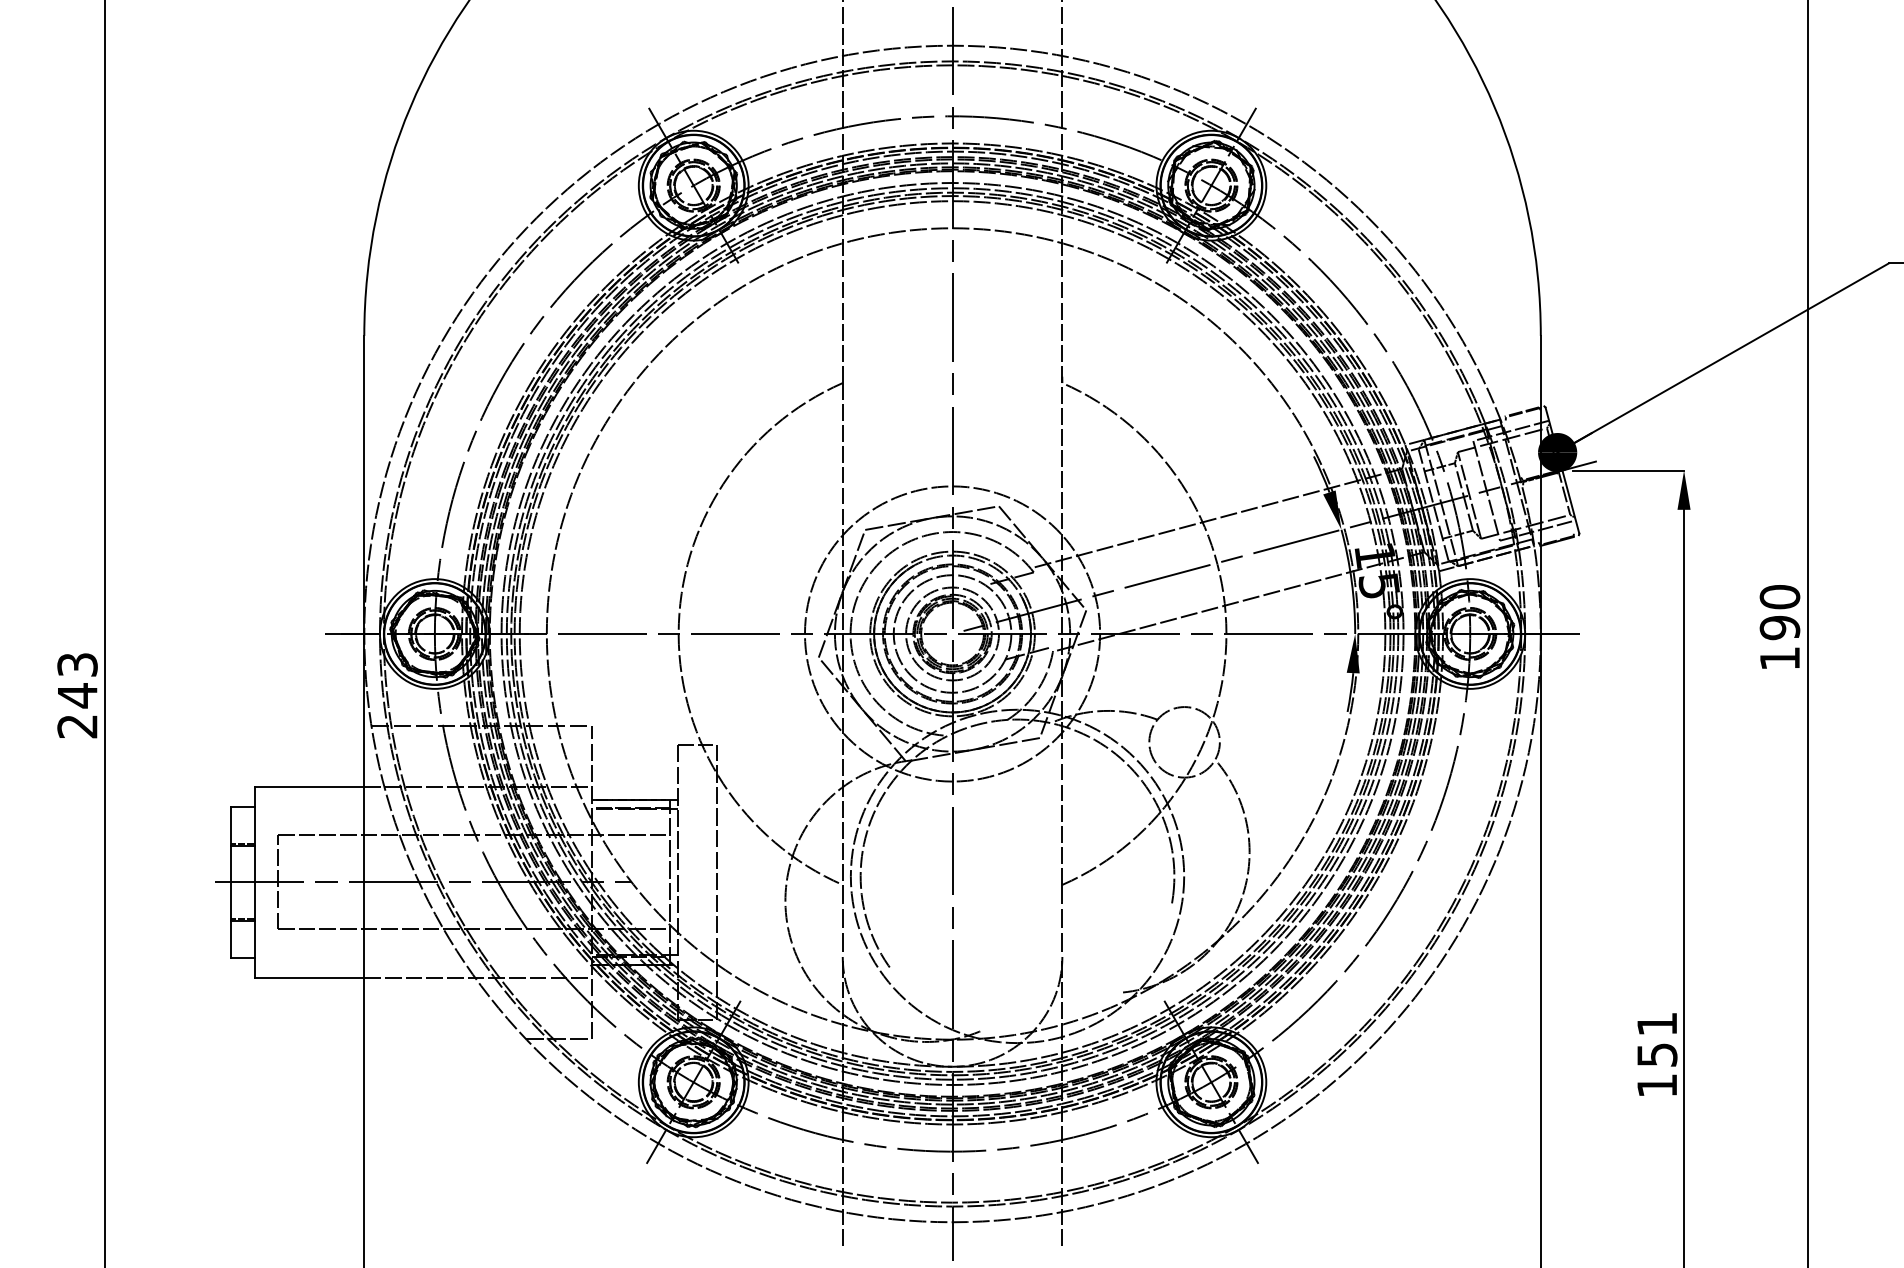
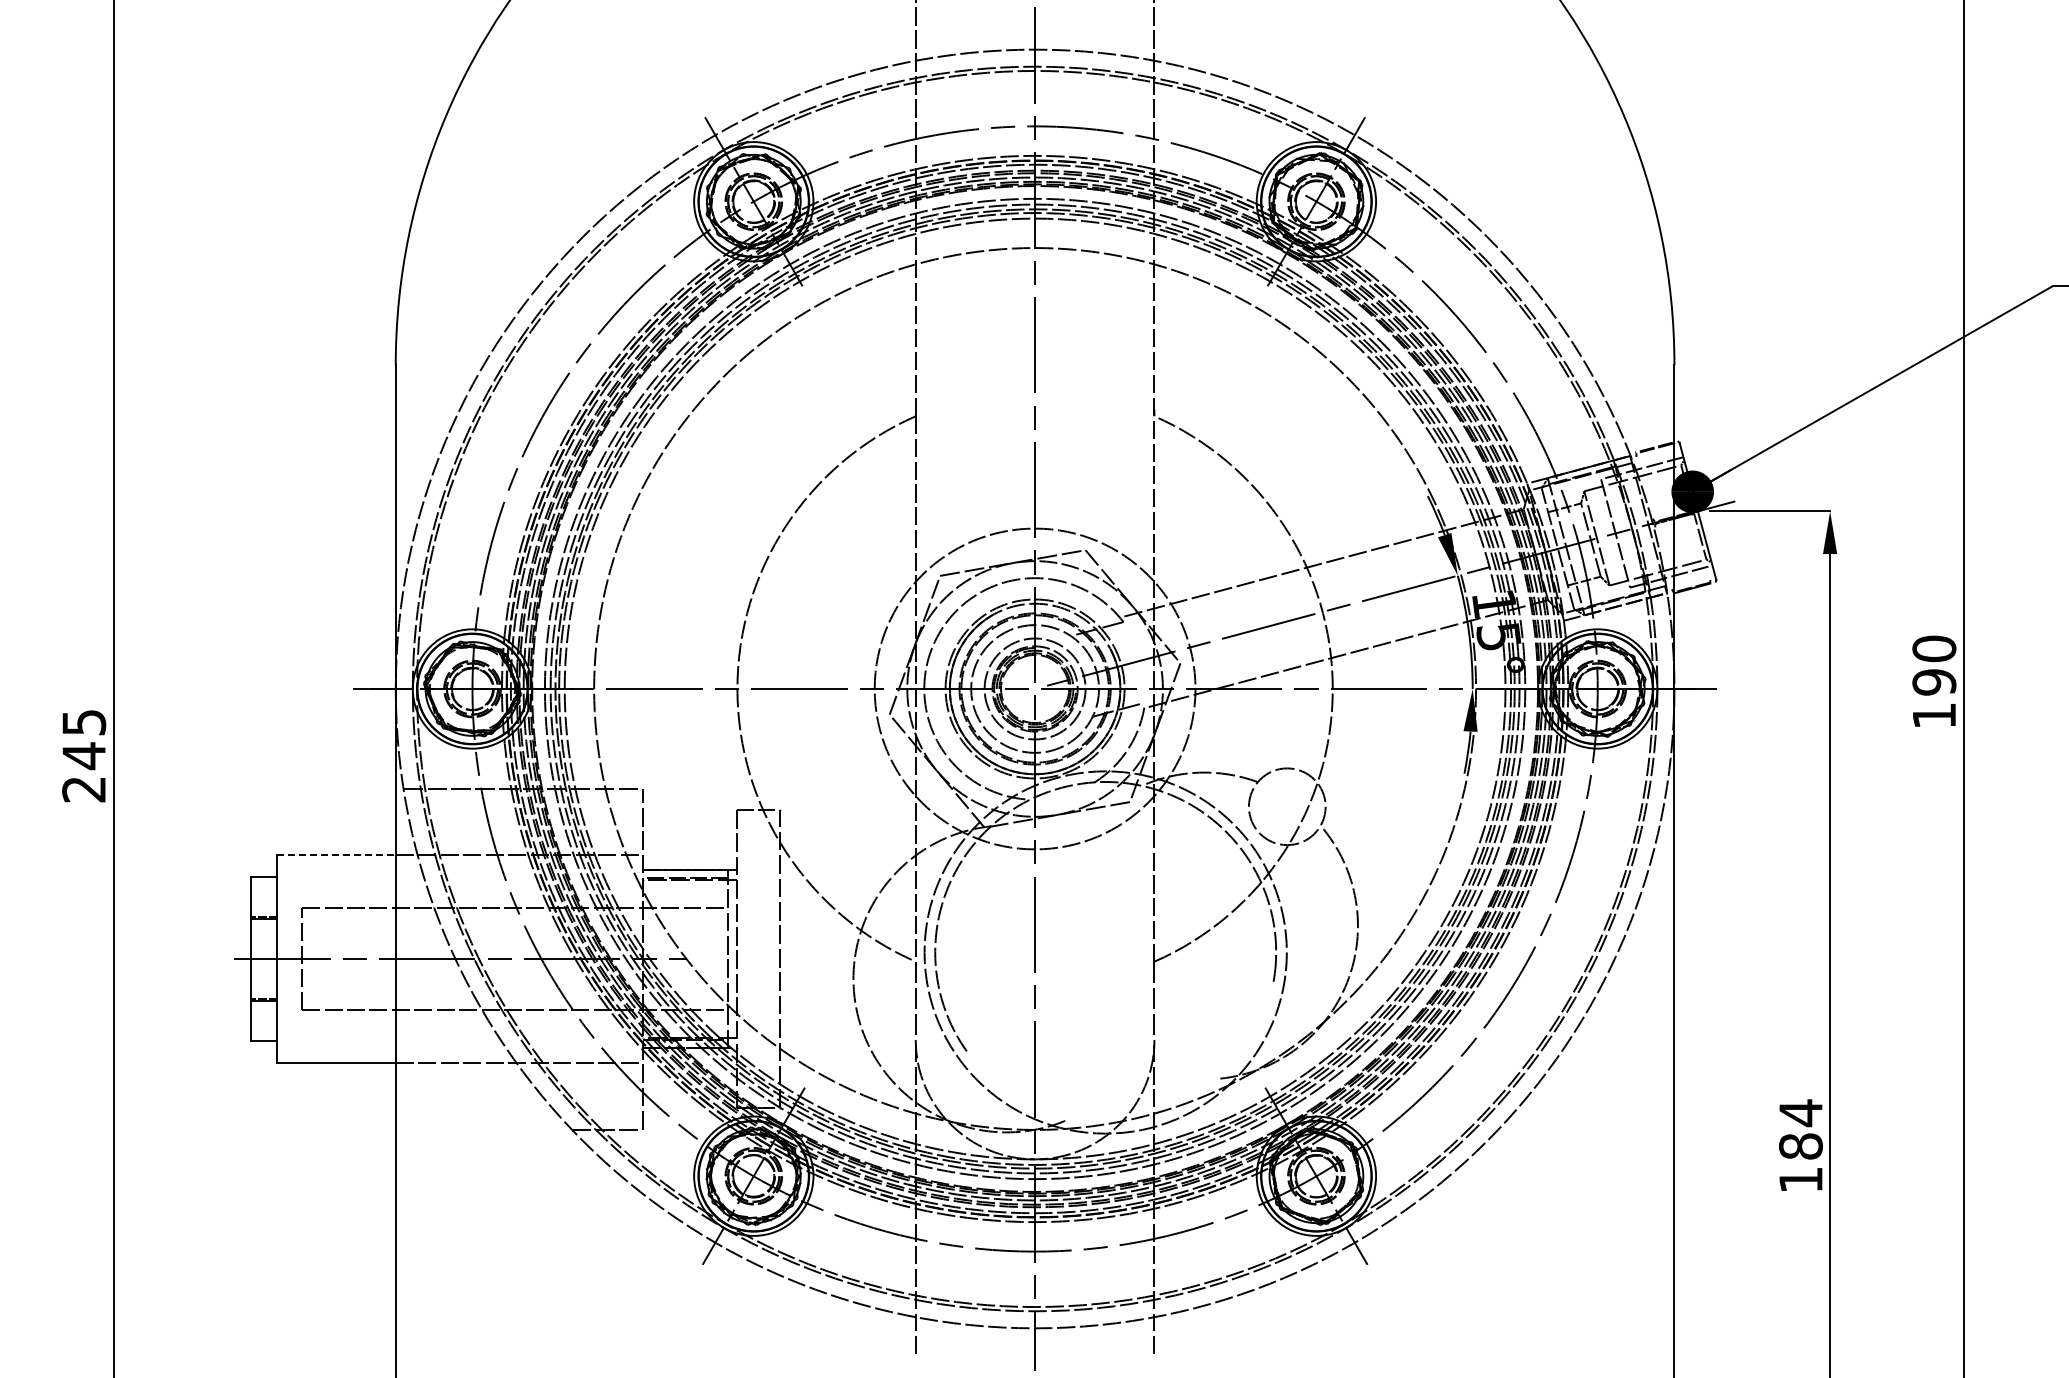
text: (76, 664) -> (83, 722), 243 -> 245
line: (309, 787) -> (336, 855), solid -> dashed
text: (1657, 1039) -> (1801, 1129), 151 -> 184

